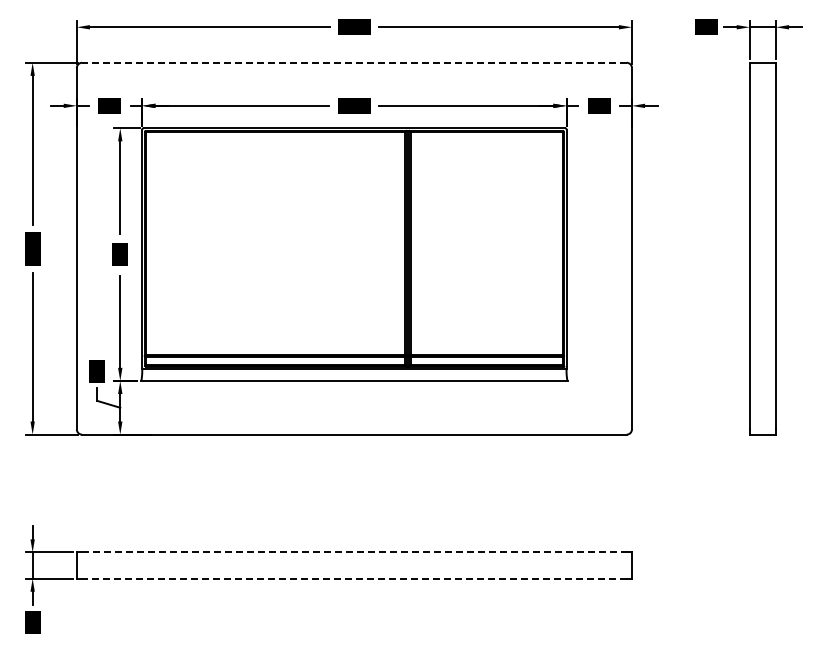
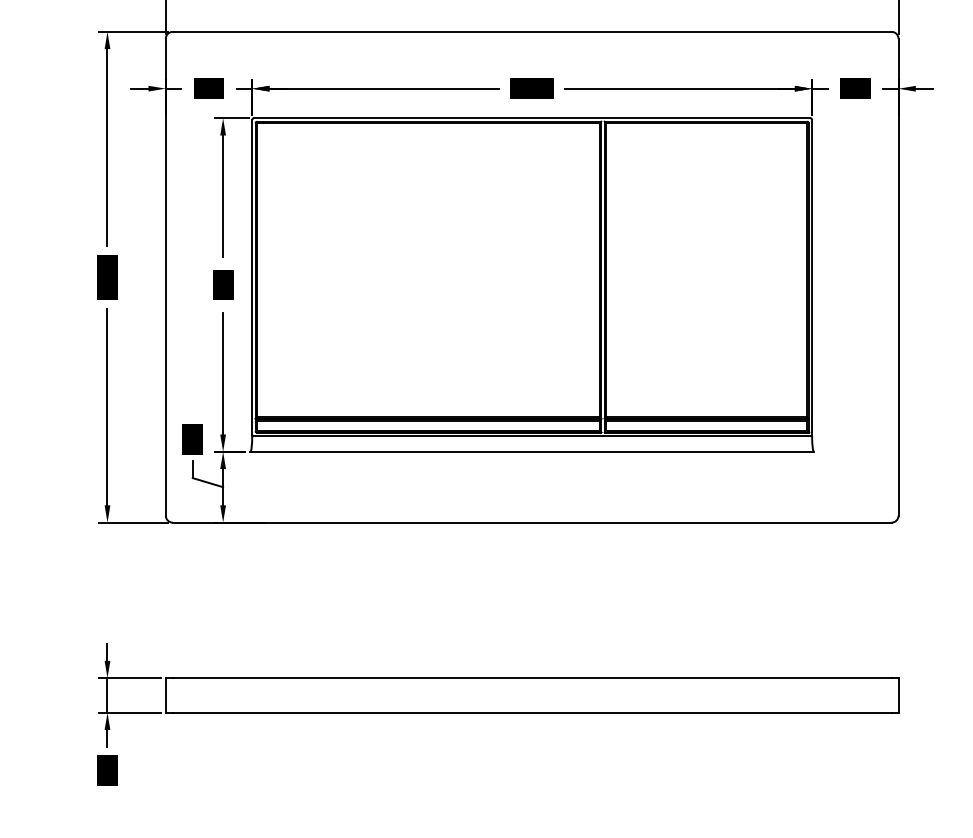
line: (353, 62) -> (530, 31), dashed -> solid
line: (354, 552) -> (532, 678), dashed -> solid
line: (353, 578) -> (530, 712), dashed -> solid

